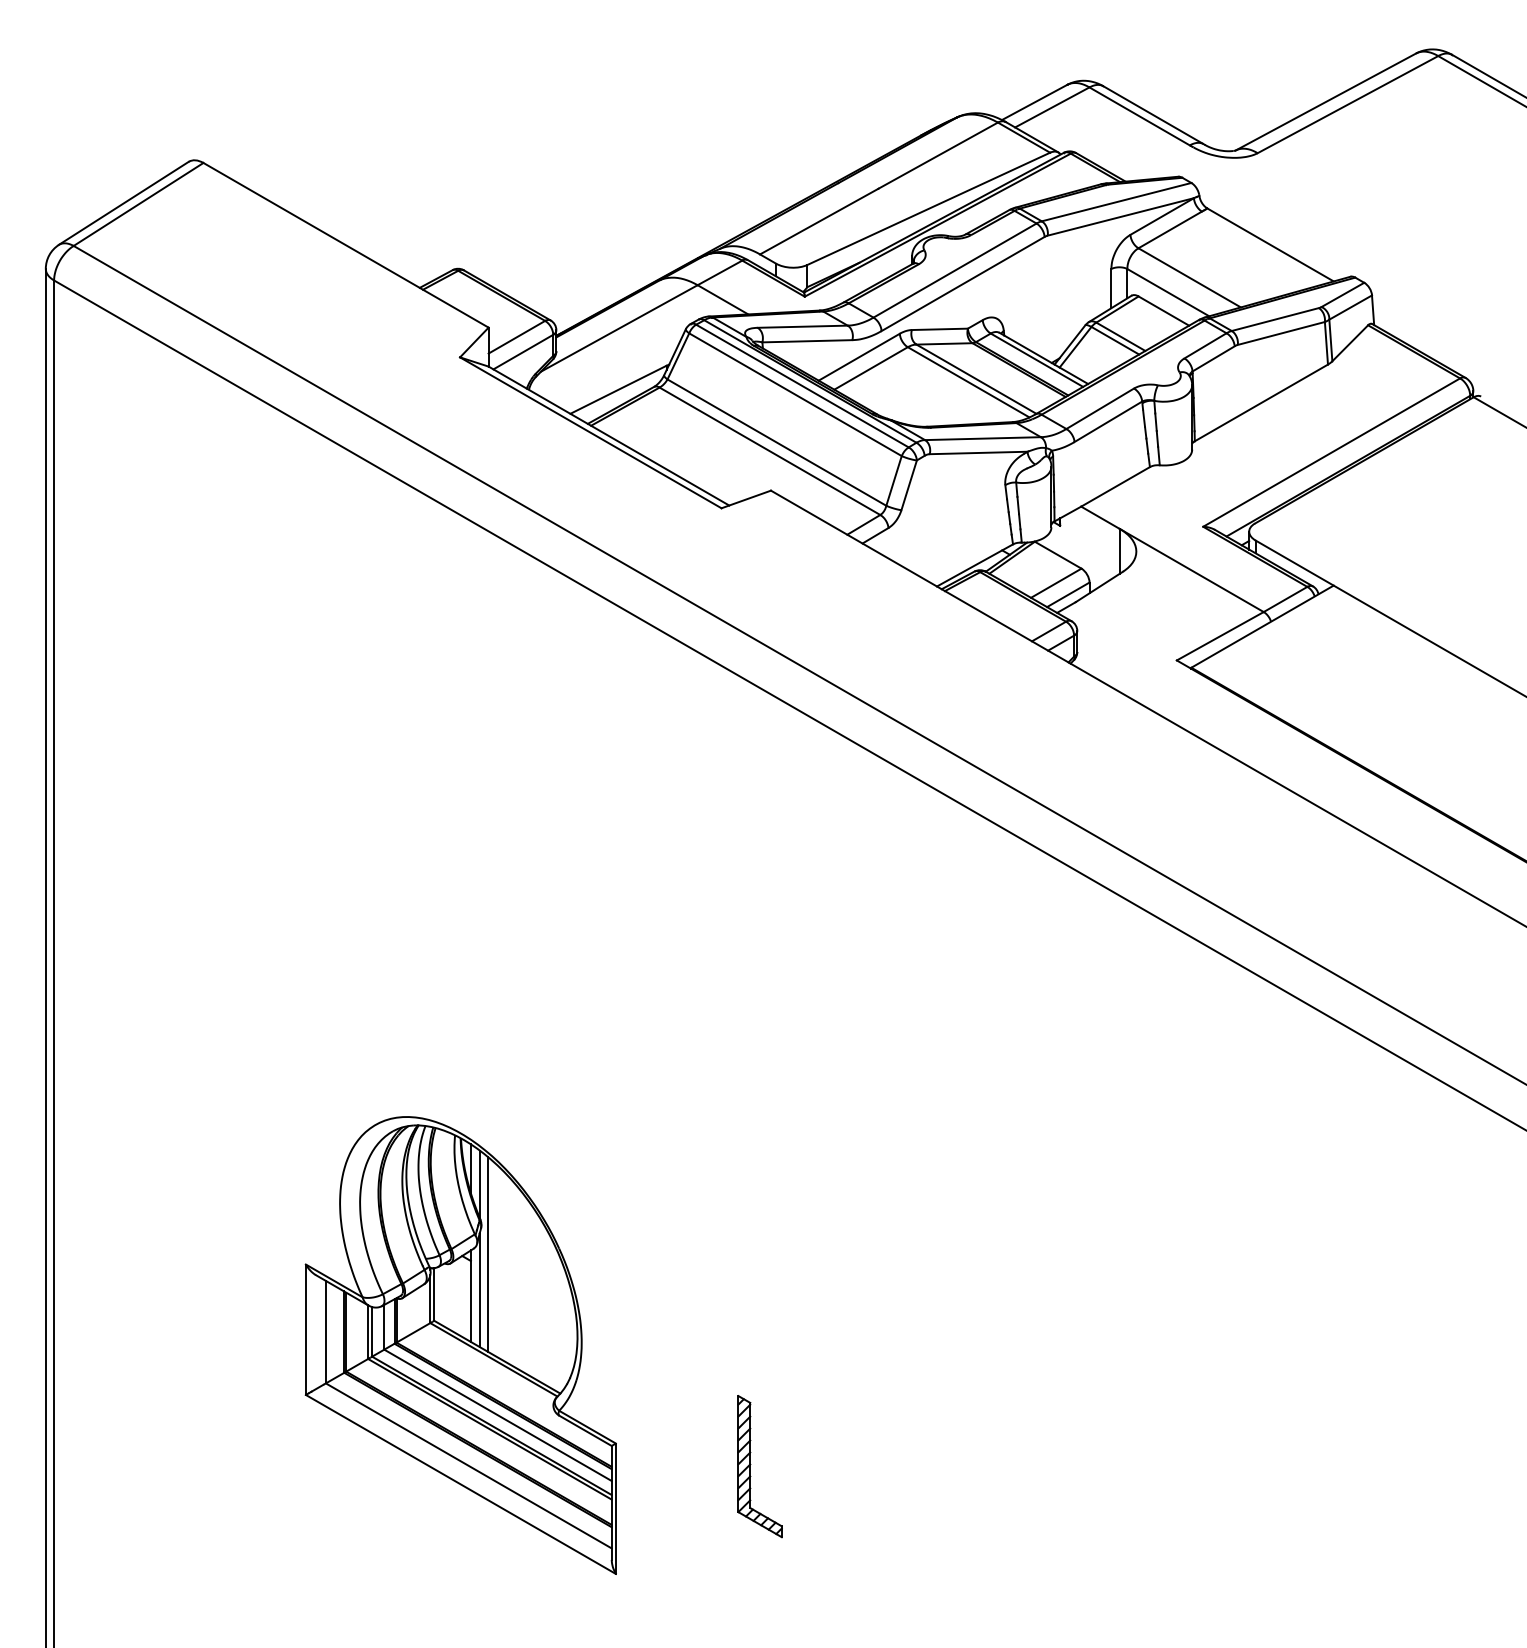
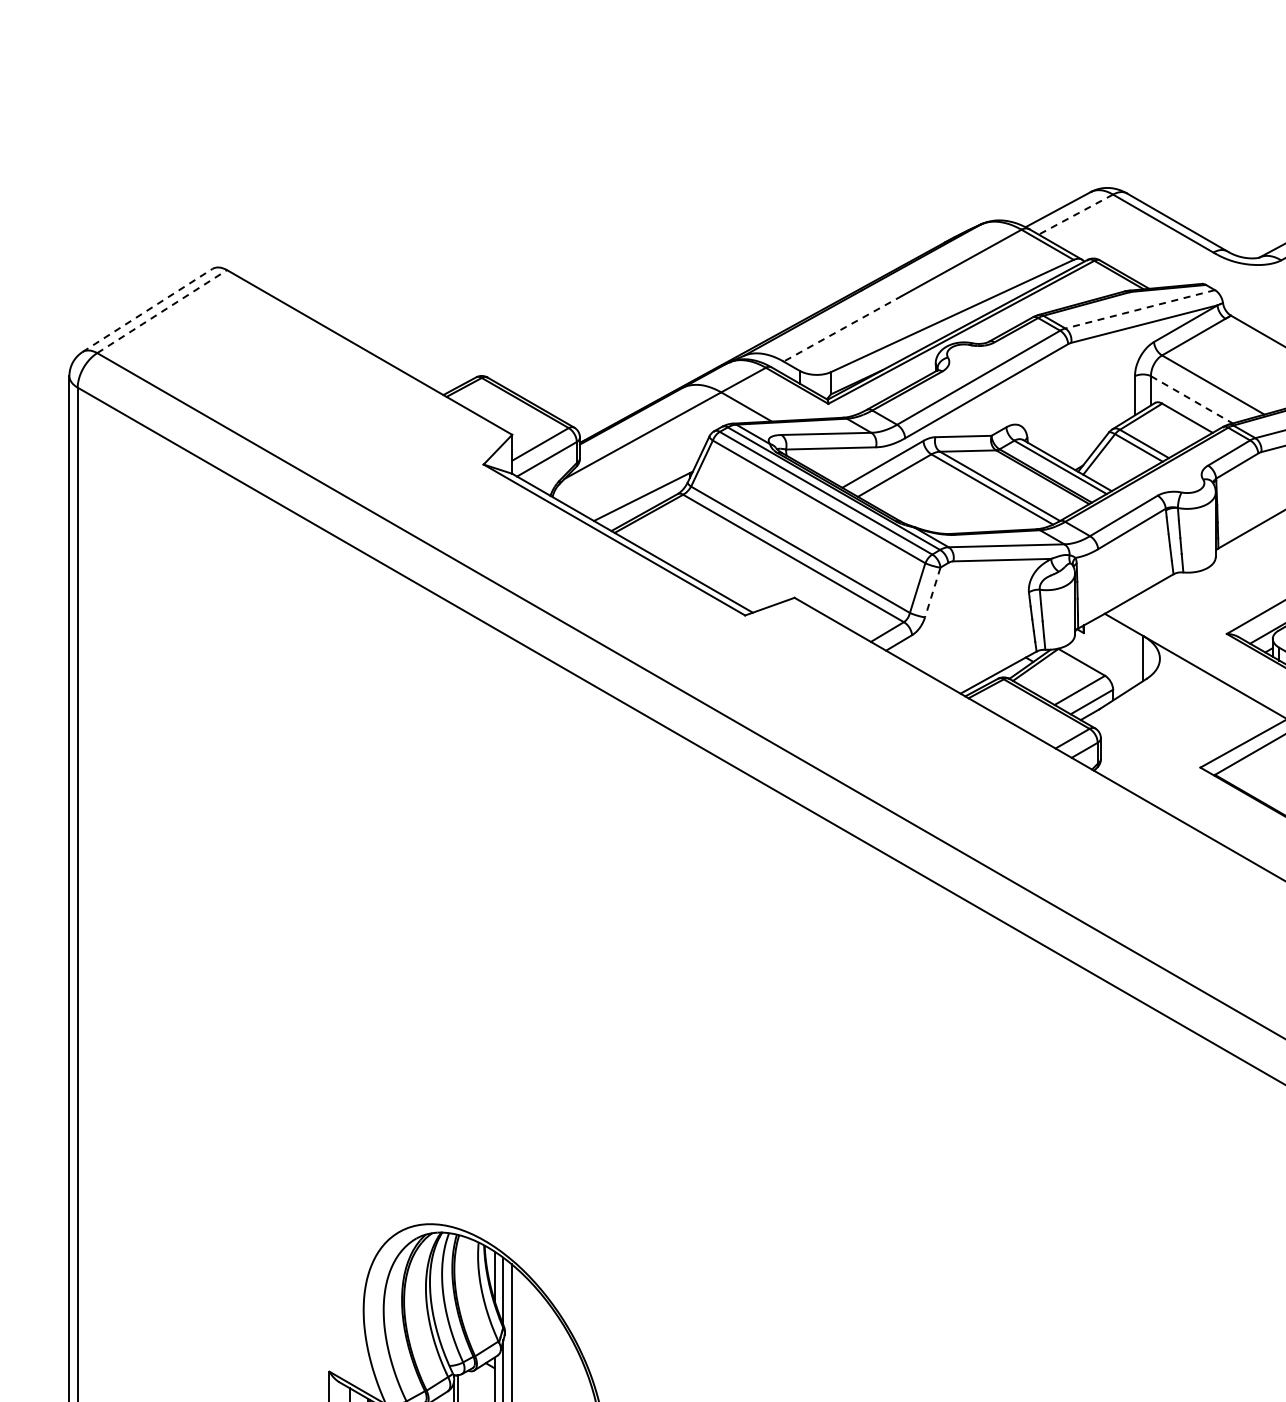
line: (1051, 107) -> (1075, 214), solid -> dashed
line: (1116, 202) -> (1140, 309), solid -> dashed
line: (124, 203) -> (148, 310), solid -> dashed
line: (139, 204) -> (163, 311), solid -> dashed
line: (819, 221) -> (843, 328), solid -> dashed
line: (1168, 292) -> (1192, 399), solid -> dashed
line: (909, 485) -> (933, 592), solid -> dashed

